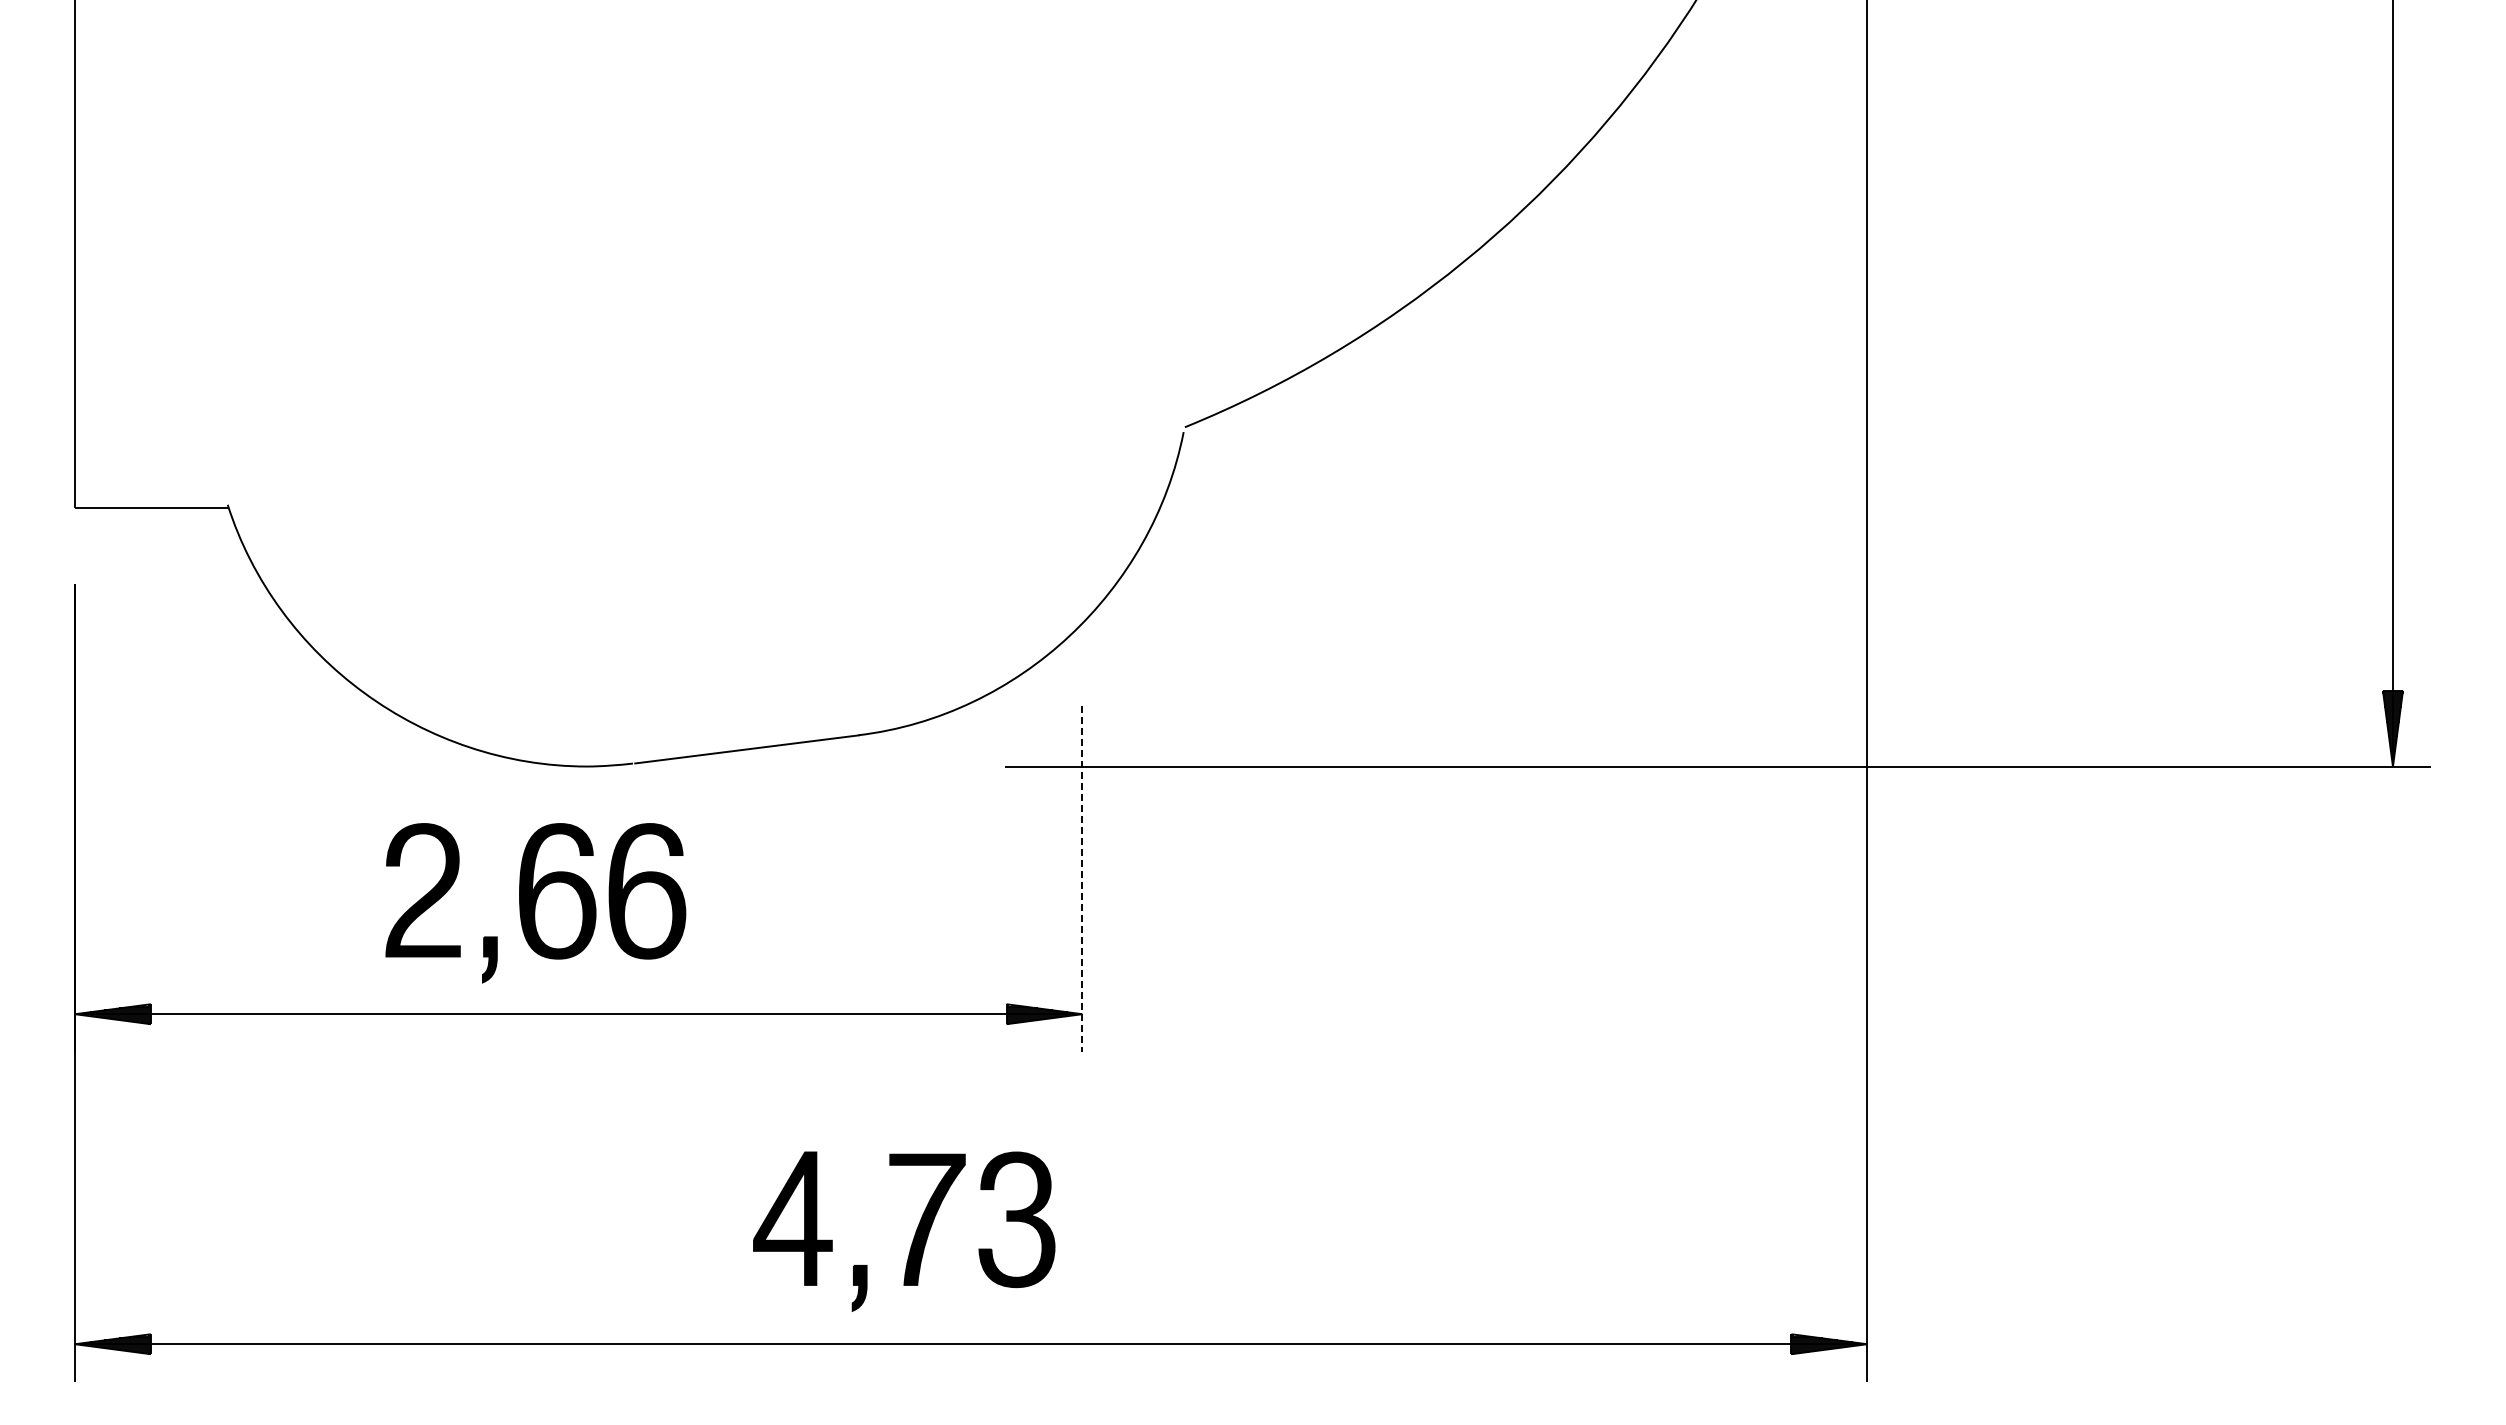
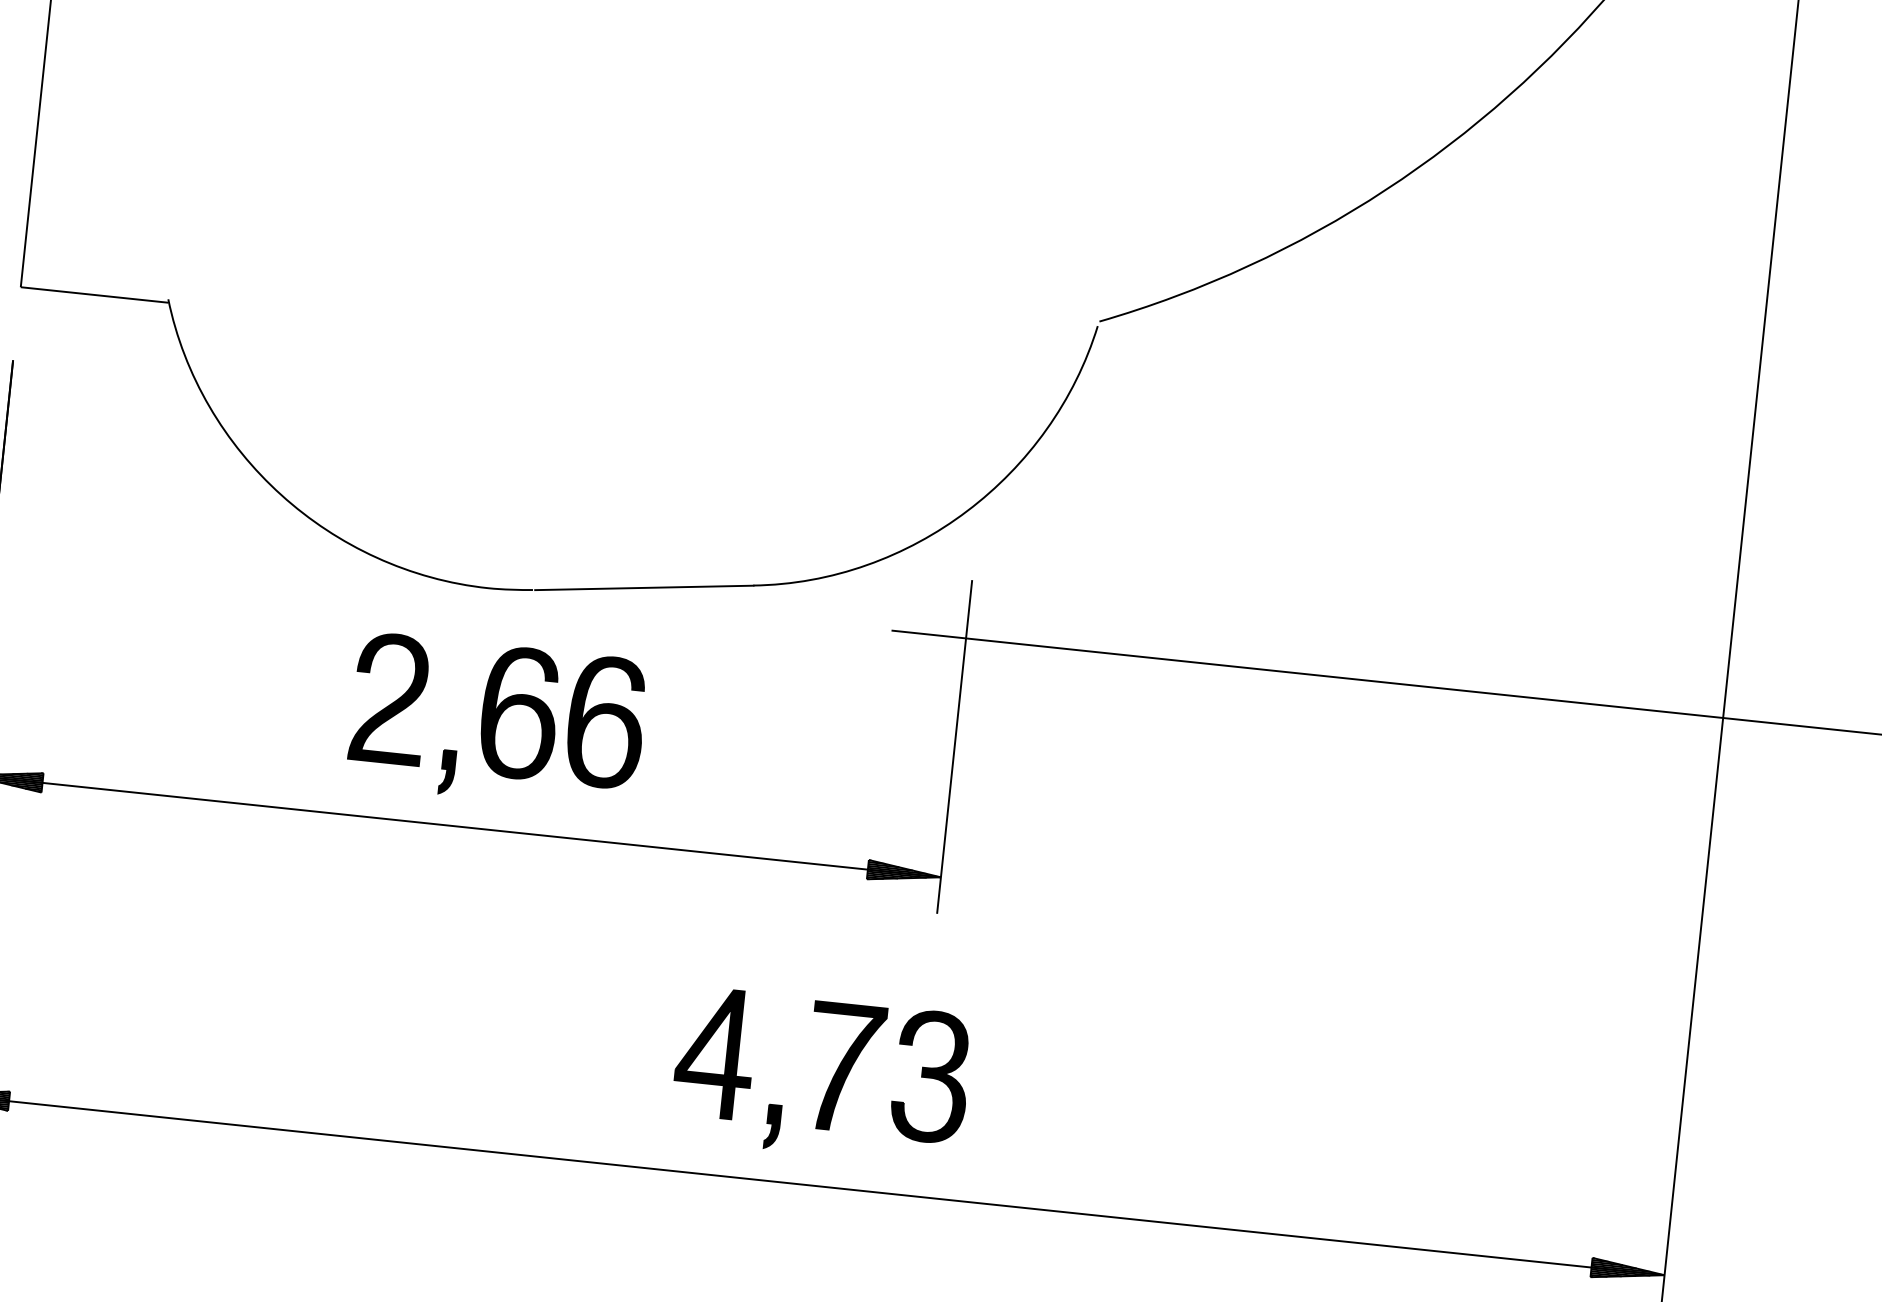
line: (1082, 879) -> (954, 747), dashed -> solid
part: (535, 903) -> (497, 722), moved
part: (914, 1234) -> (831, 1080), moved

